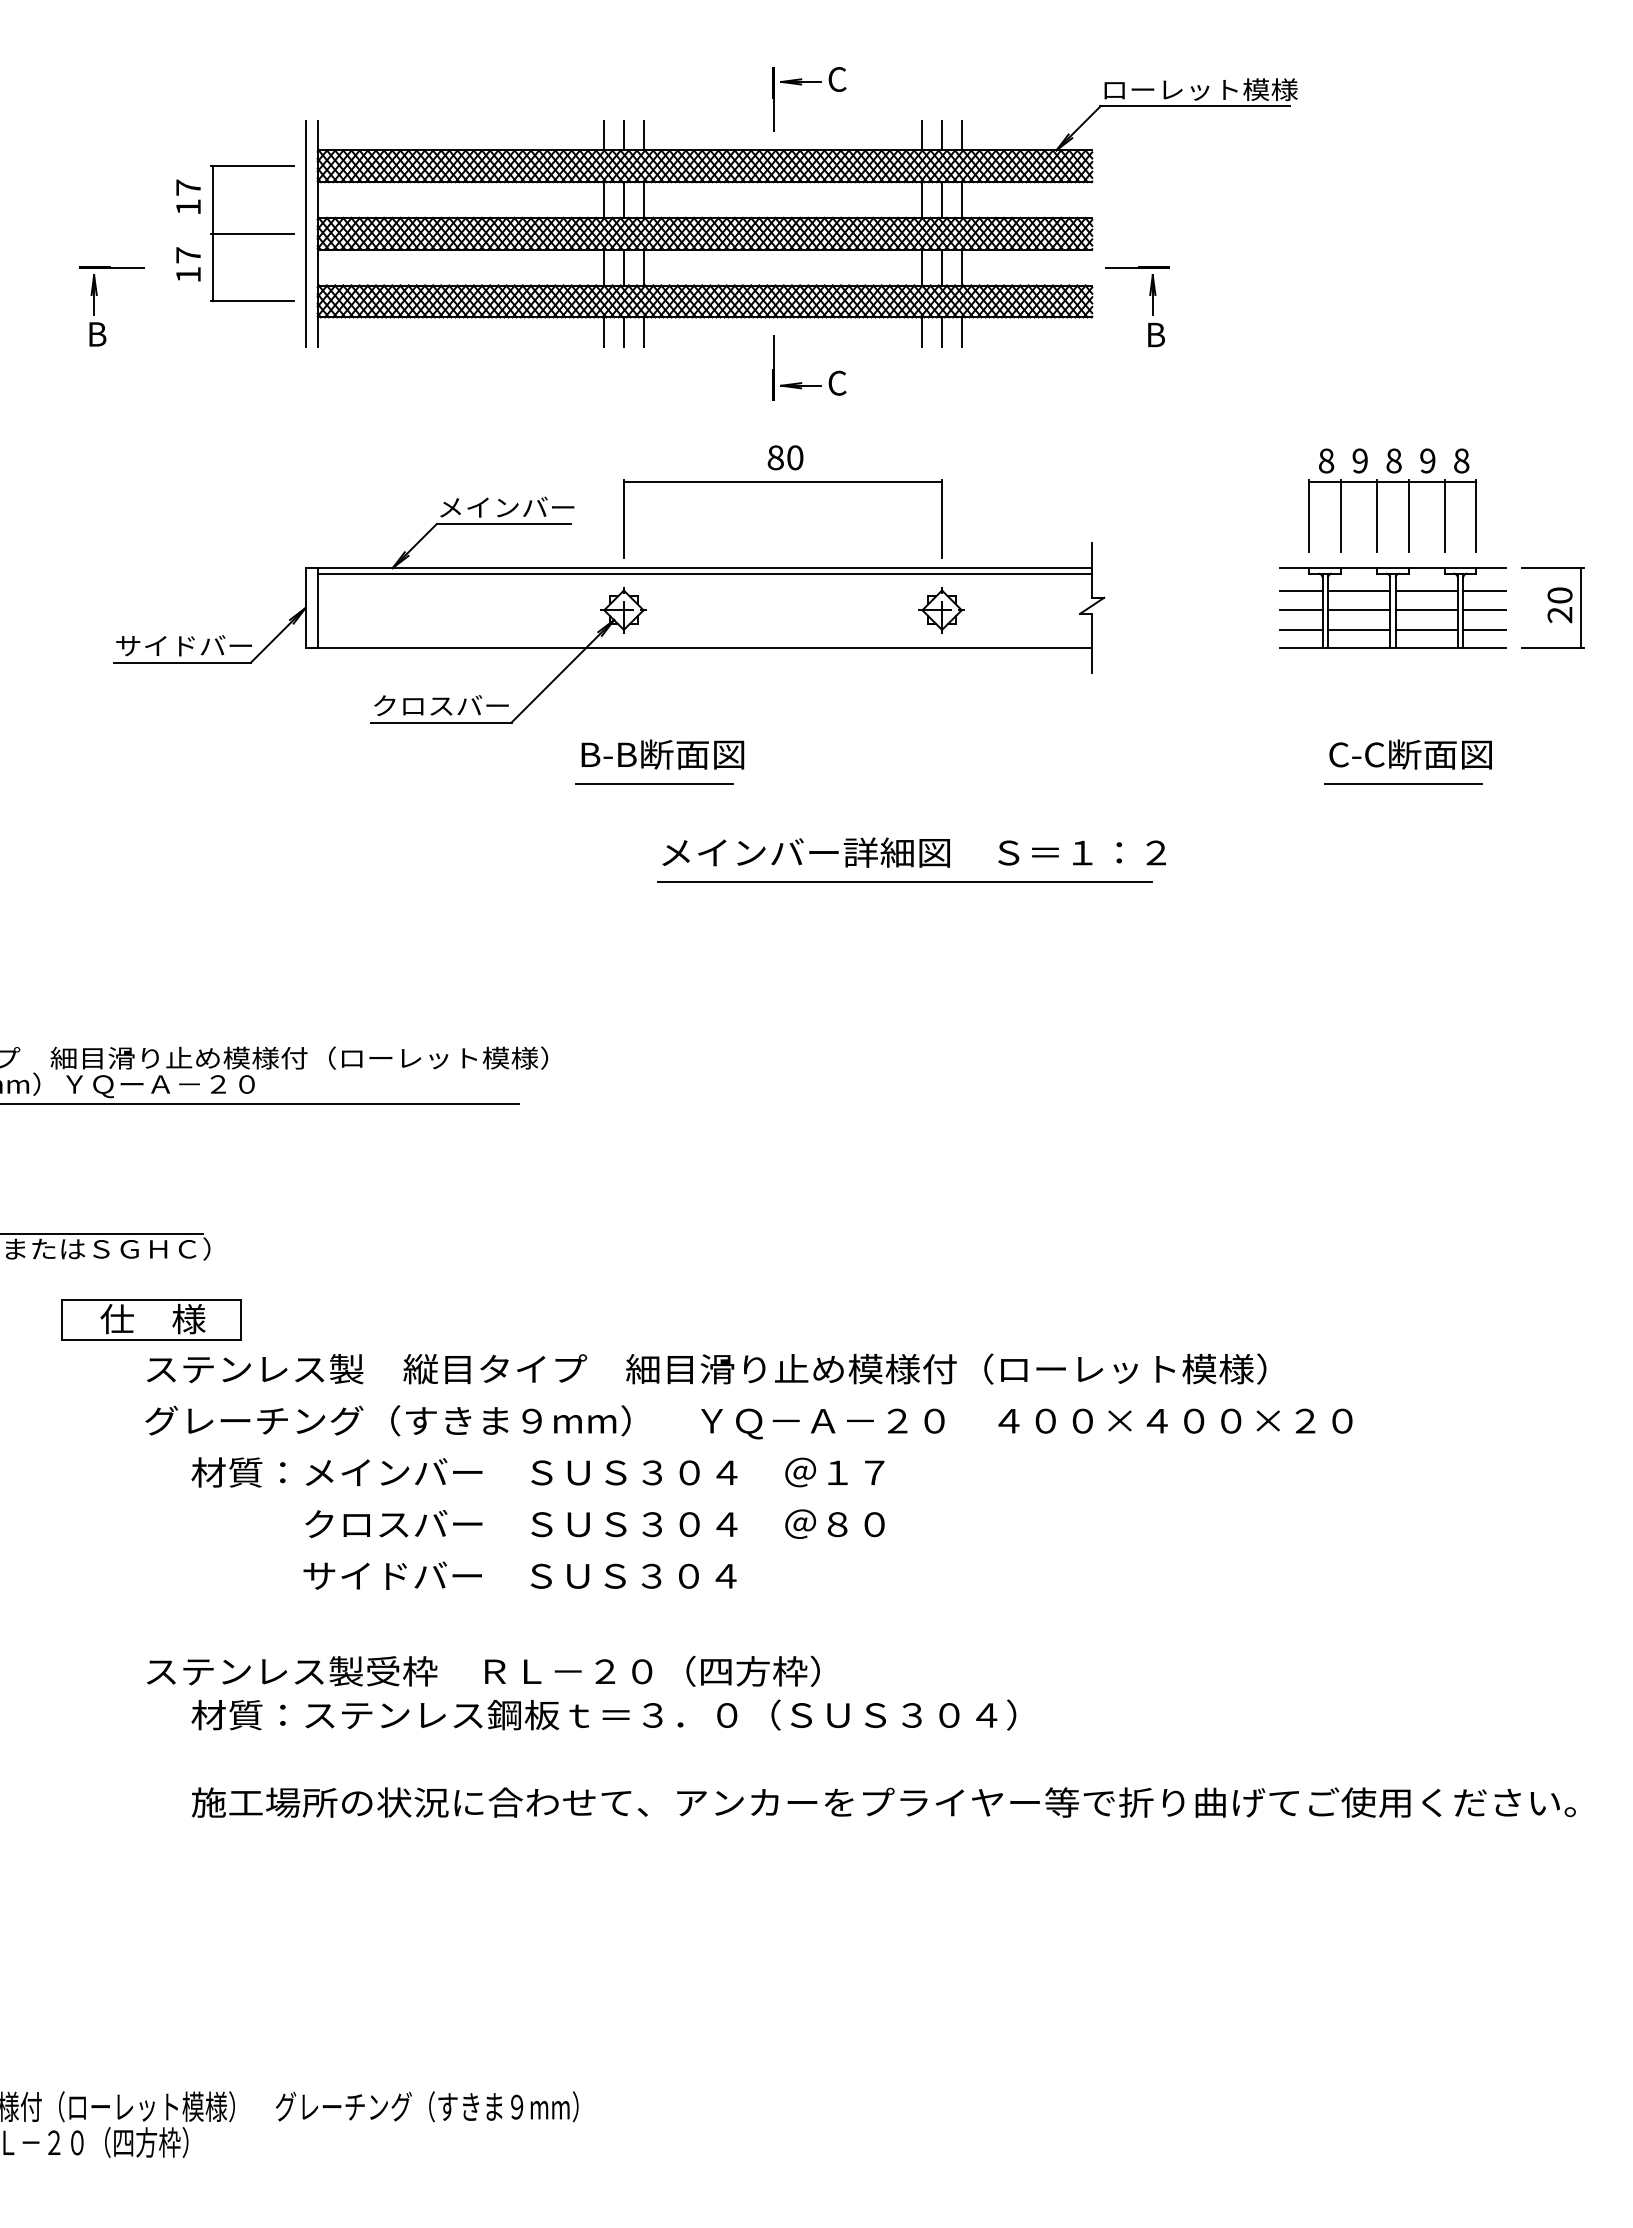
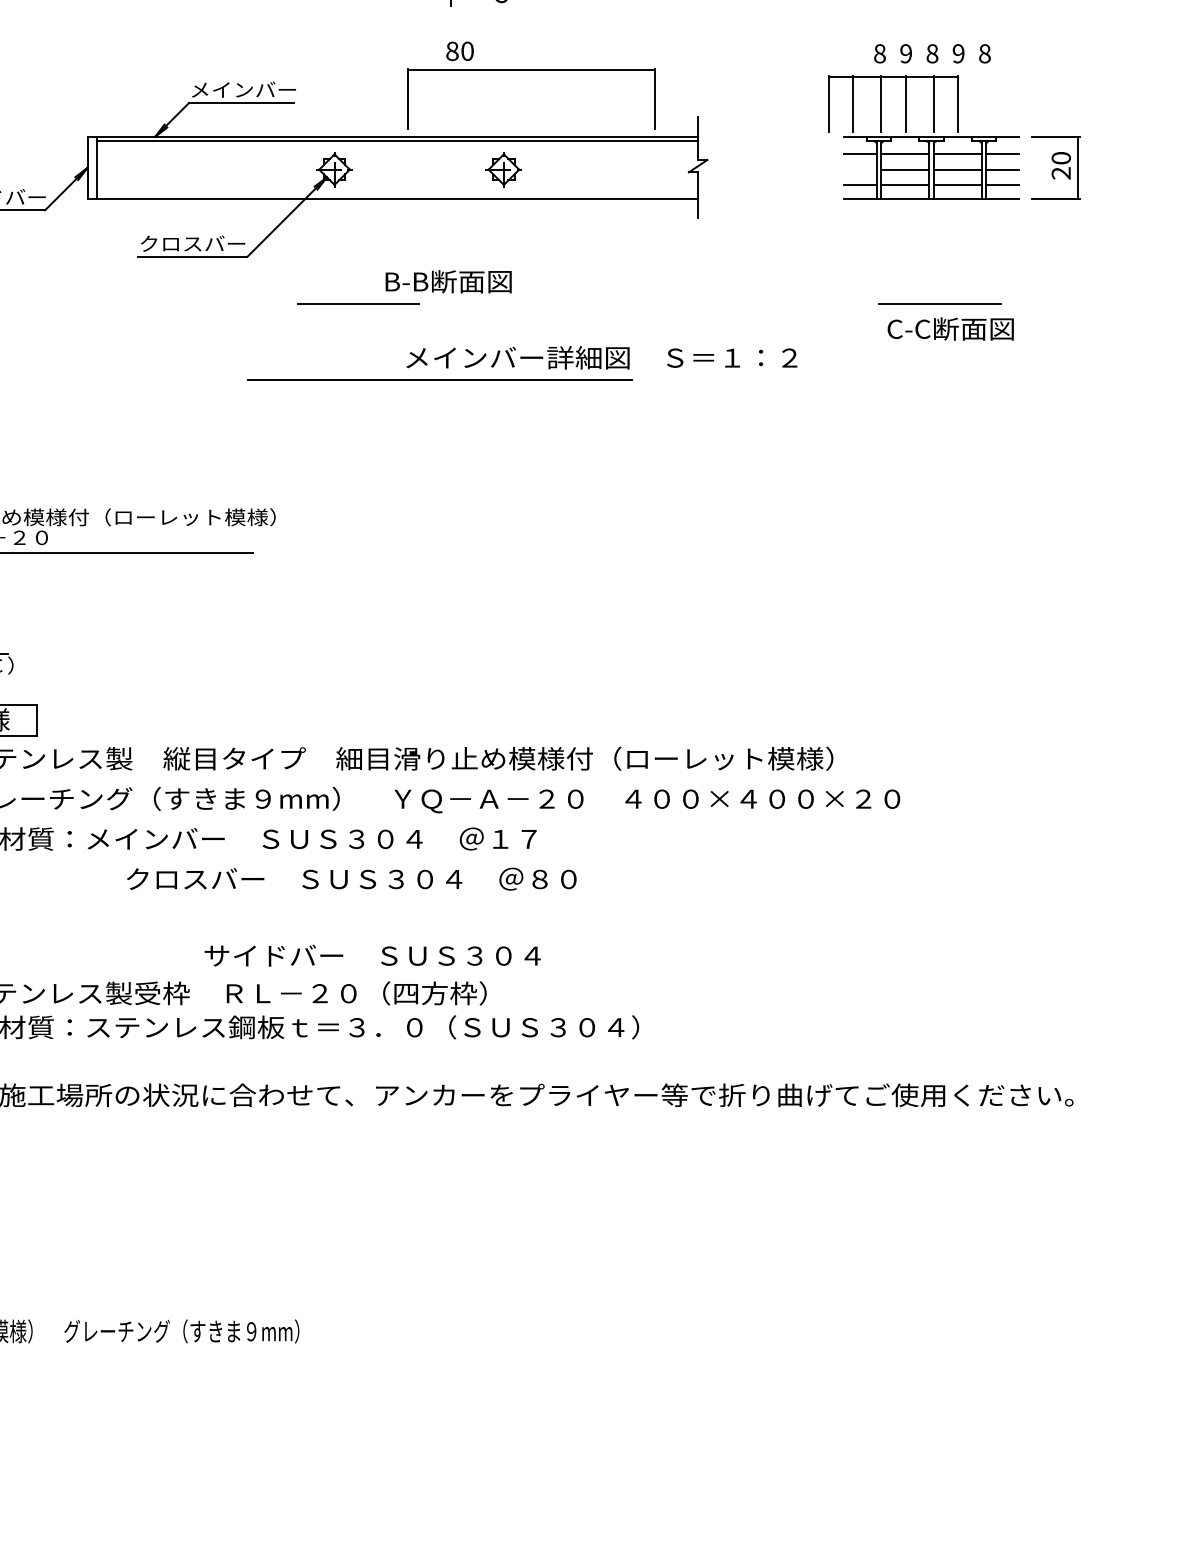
part: (782, 482) -> (531, 70), moved
part: (1377, 515) -> (881, 103), moved
part: (941, 610) -> (503, 169), moved
line: (1301, 610) -> (860, 169), removed
text: (662, 754) -> (448, 281), moved
text: (1410, 754) -> (950, 329), moved
text: (913, 852) -> (601, 357), moved
line: (904, 881) -> (439, 380), moved
text: (594, 1523) -> (351, 878), moved
text: (519, 1575) -> (372, 955), moved

